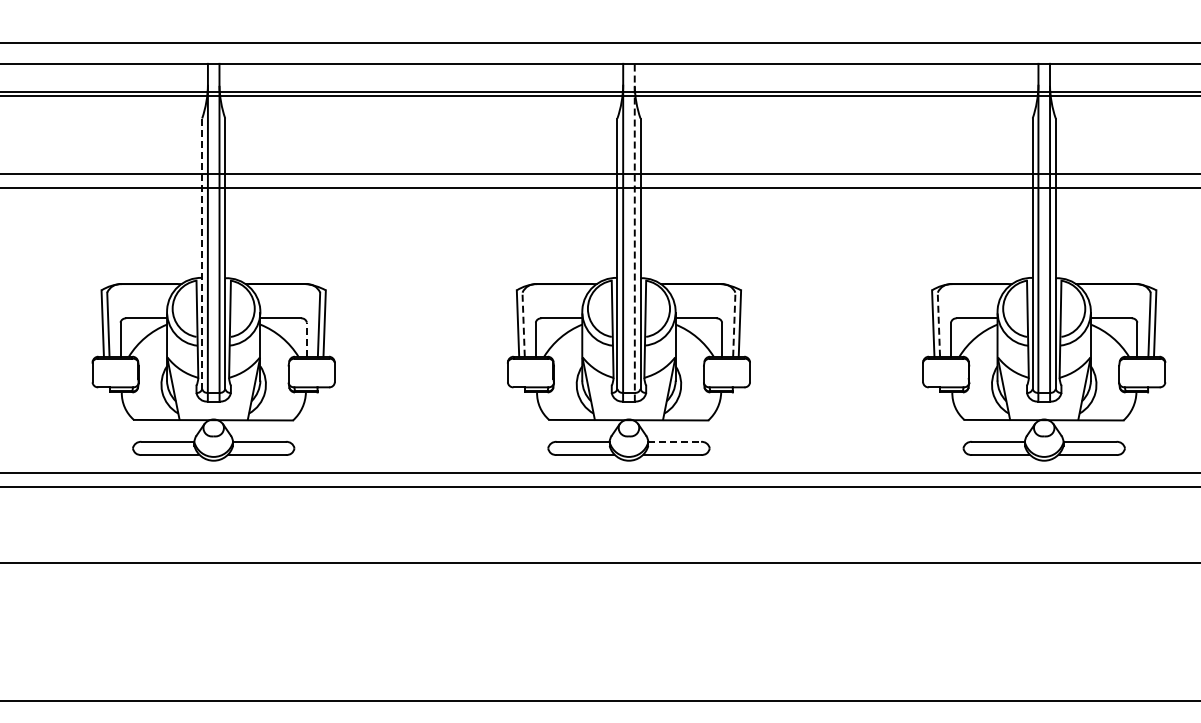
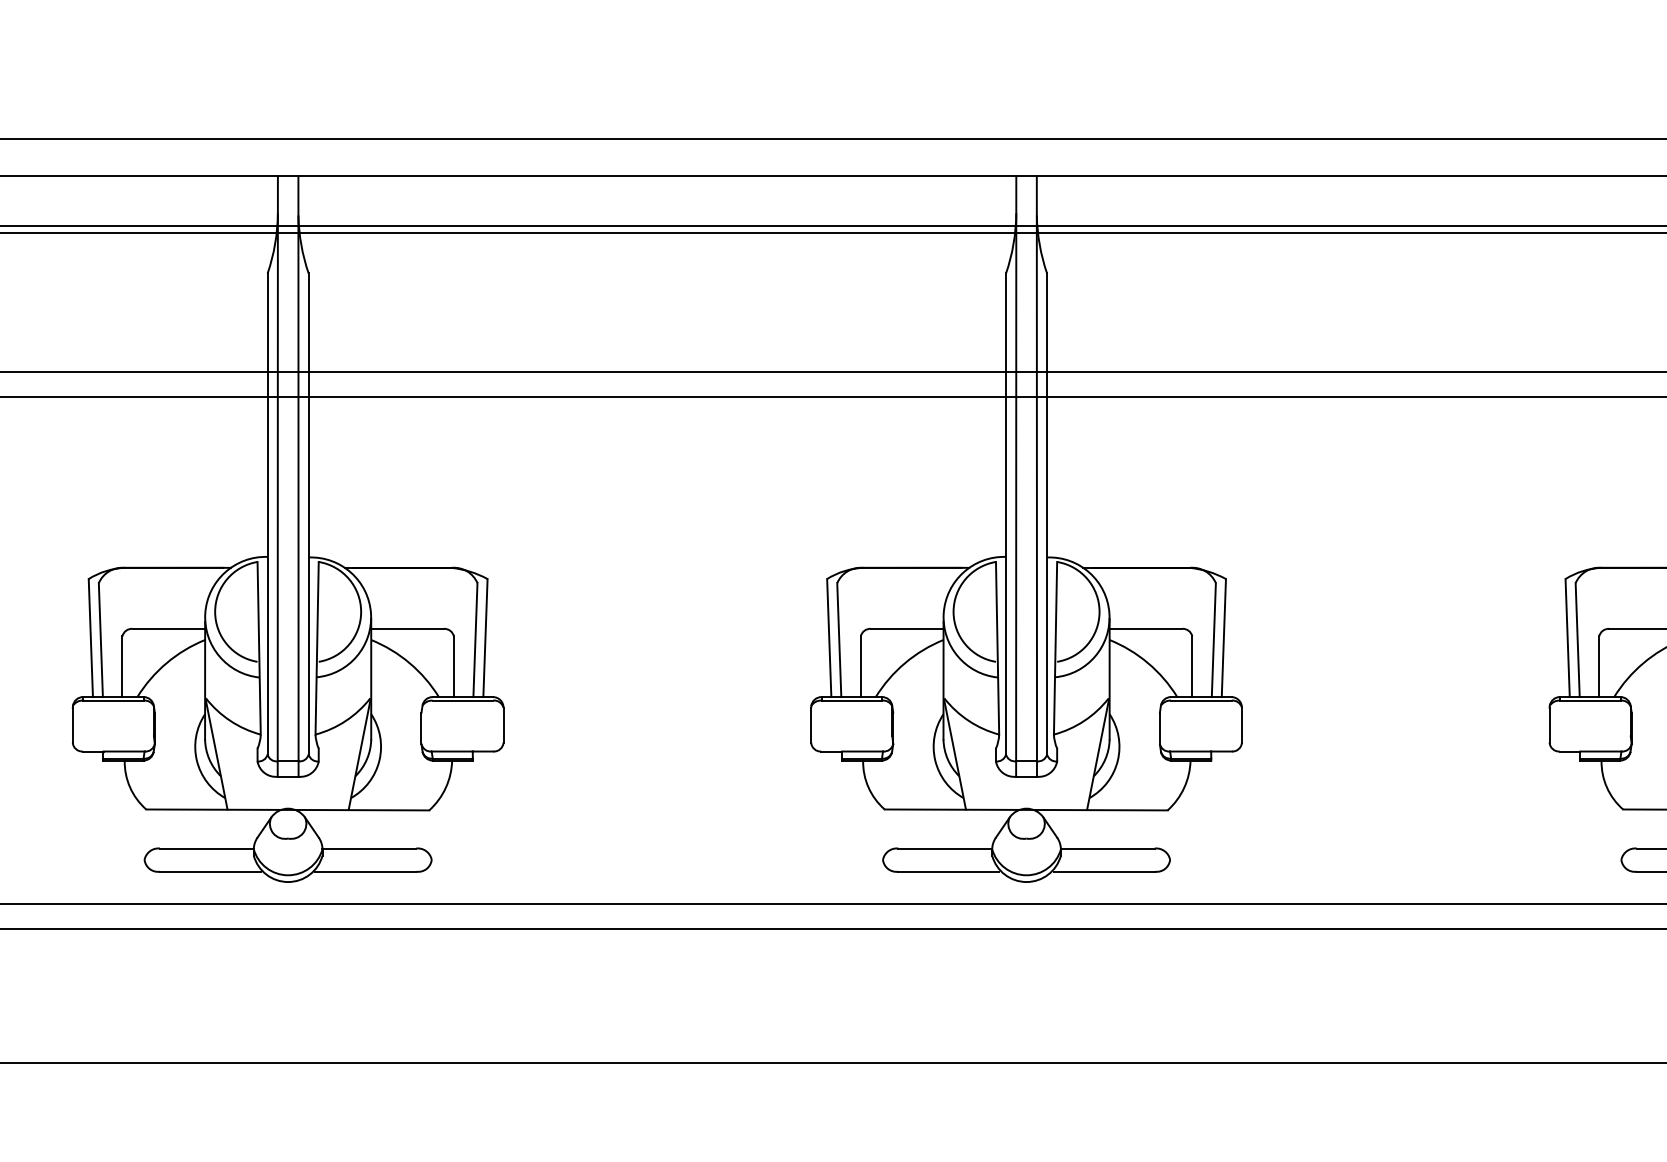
line: (634, 232) -> (1036, 476), dashed -> solid
line: (202, 254) -> (268, 515), dashed -> solid
line: (523, 324) -> (839, 639), dashed -> solid
line: (734, 324) -> (1214, 639), dashed -> solid
line: (938, 324) -> (1576, 639), dashed -> solid
line: (306, 339) -> (453, 666), dashed -> solid
line: (675, 441) -> (1109, 847), dashed -> solid

